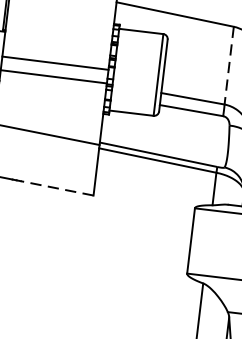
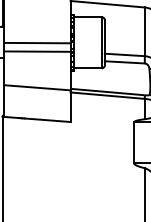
line: (228, 66) -> (144, 32), dashed -> solid
line: (56, 188) -> (47, 120), dashed -> solid

